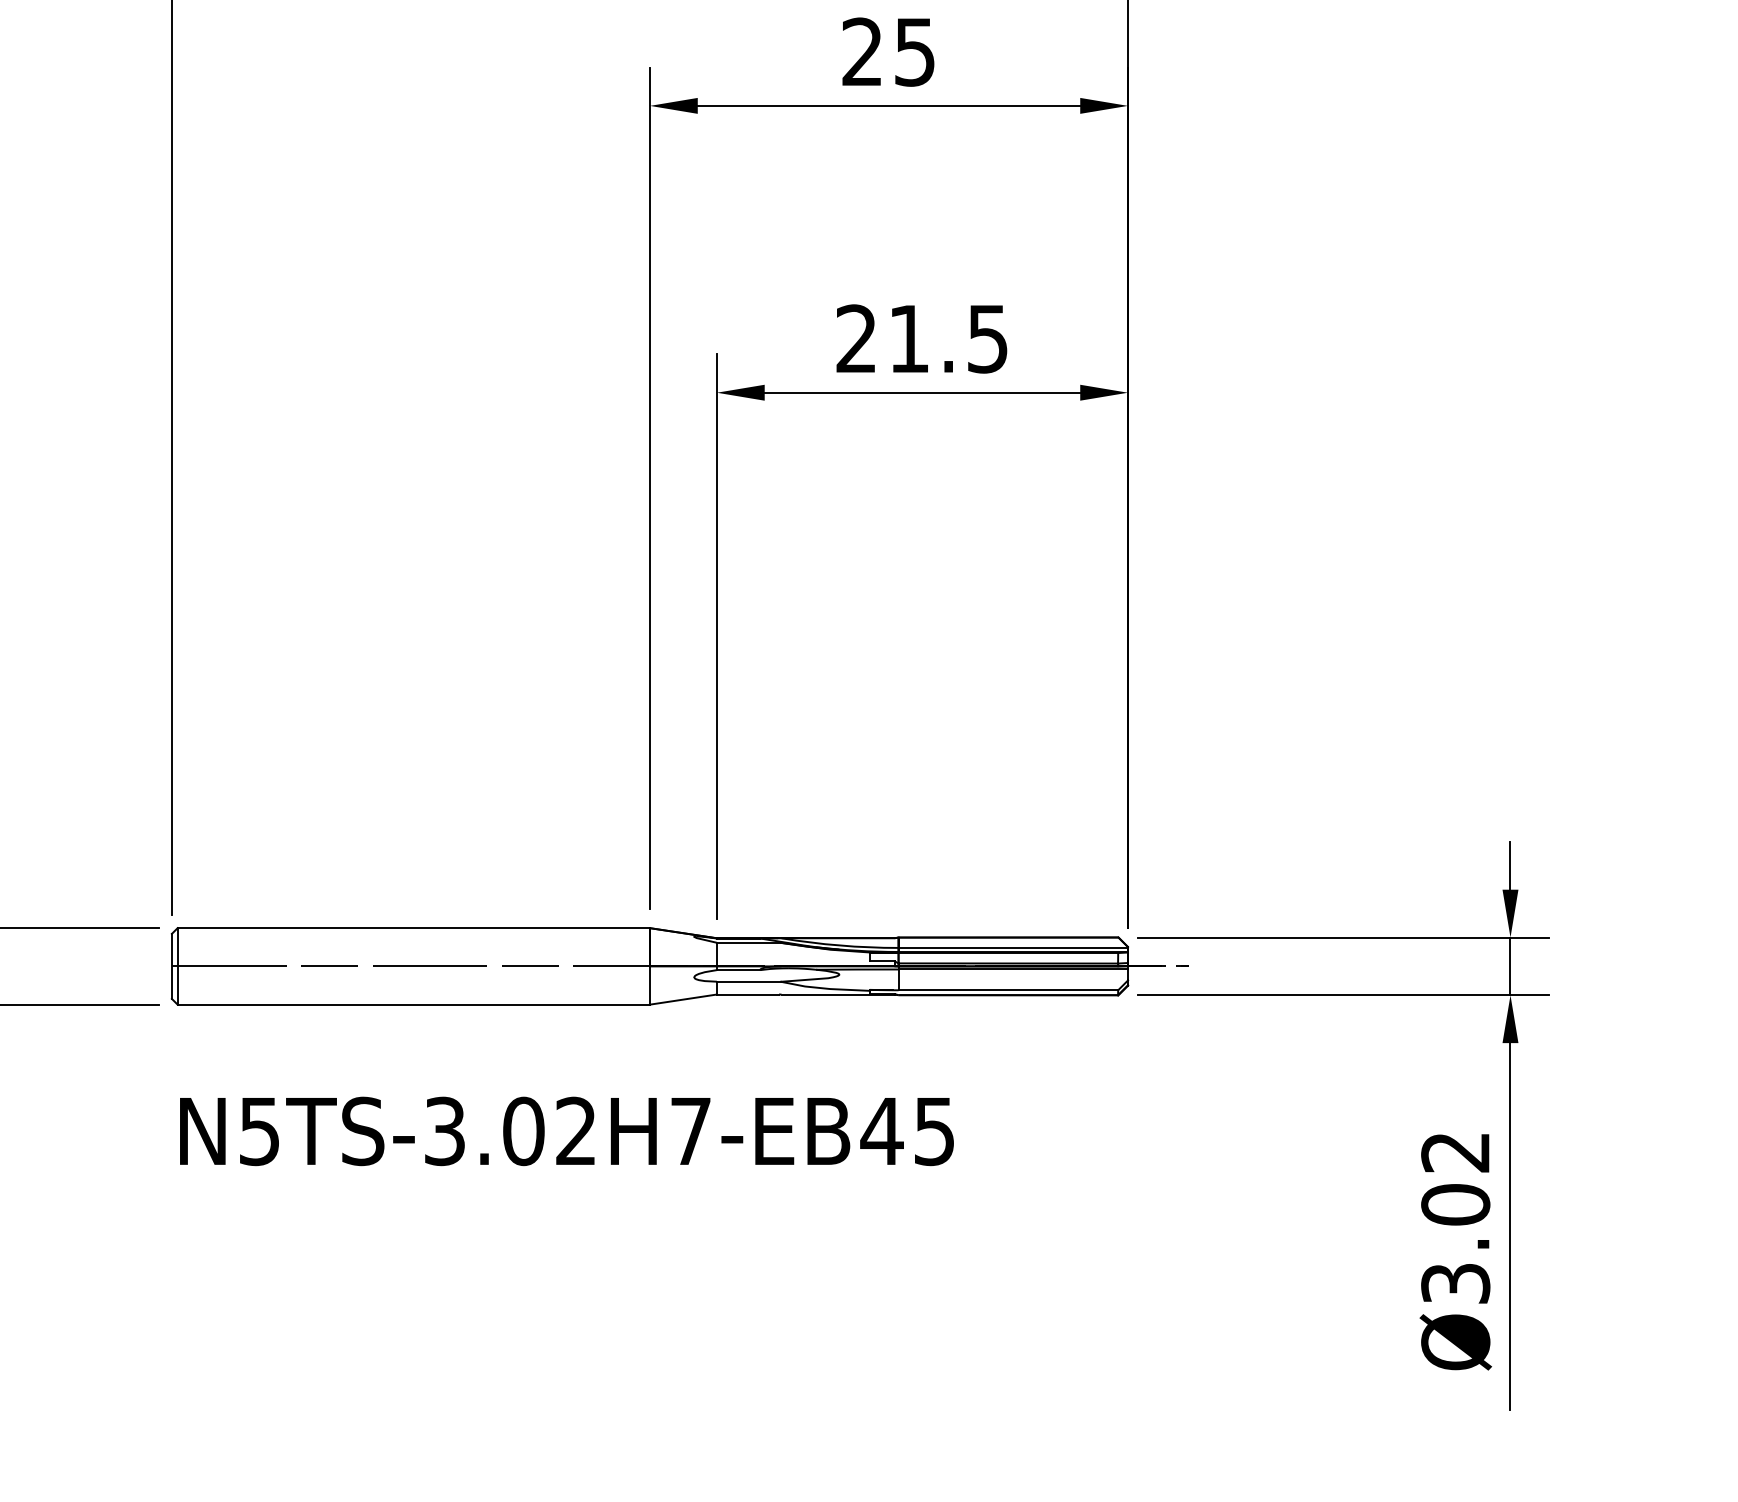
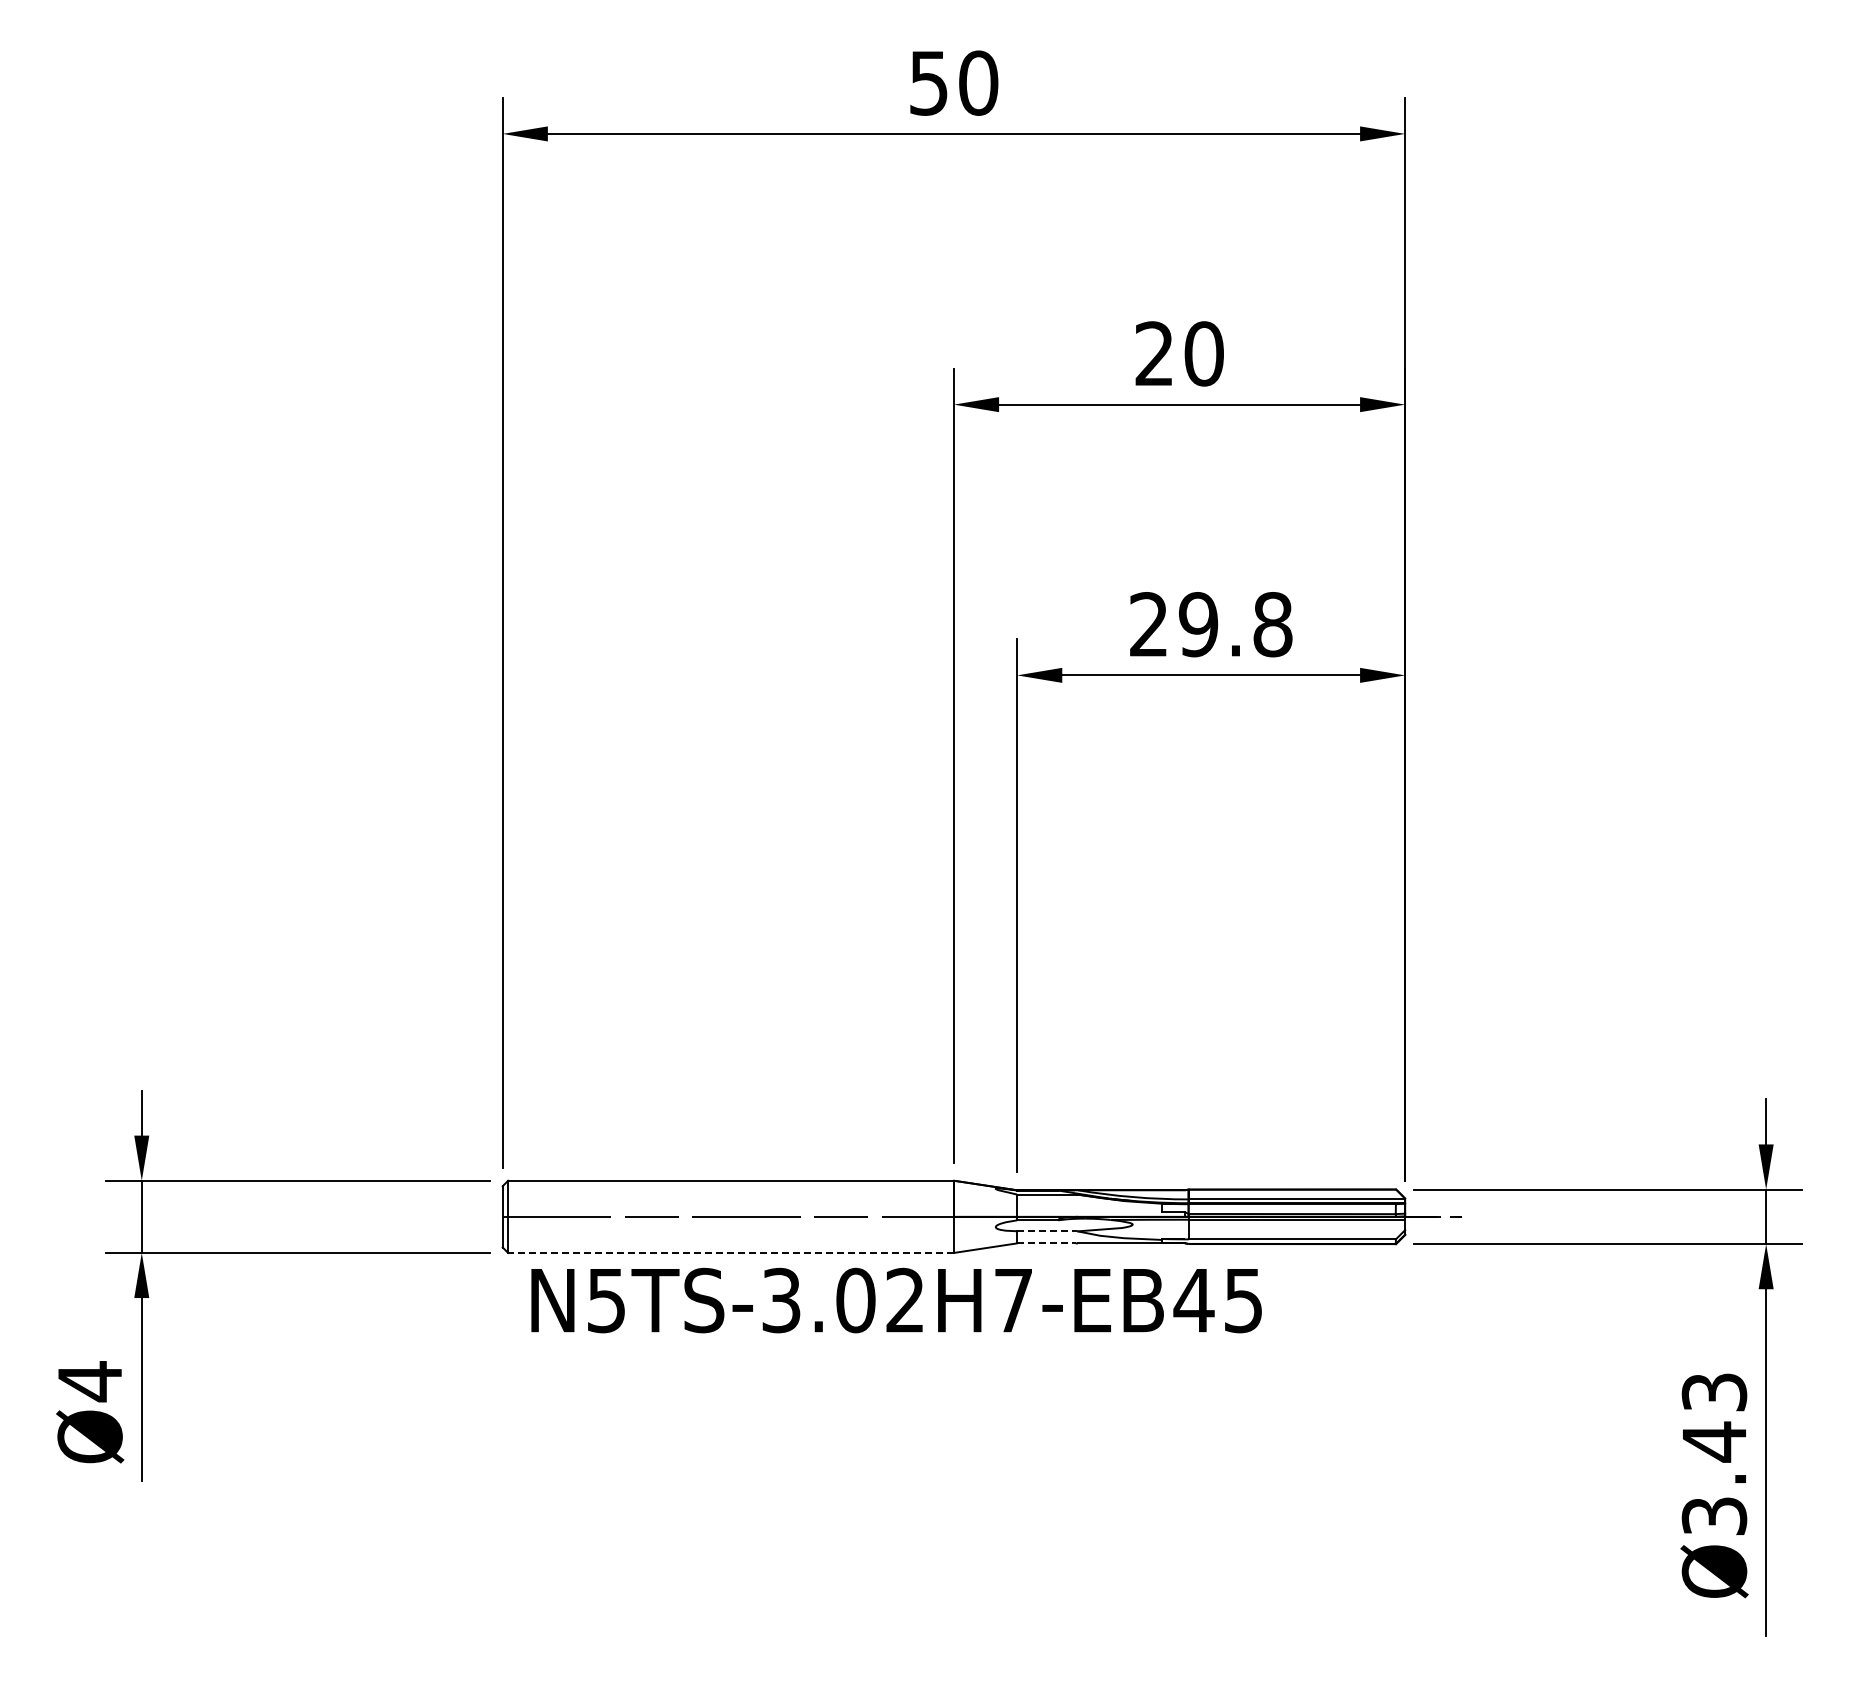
text: (914, 51) -> (1203, 353), 25 -> 20
text: (948, 338) -> (1235, 624), 21.5 -> 29.8
line: (749, 981) -> (1047, 1231), solid -> dashed
line: (748, 994) -> (1046, 1243), solid -> dashed
line: (414, 1004) -> (731, 1252), solid -> dashed
text: (566, 1131) -> (896, 1300), moved
text: (1455, 1179) -> (1714, 1417), Ø3.02 -> Ø3.43

